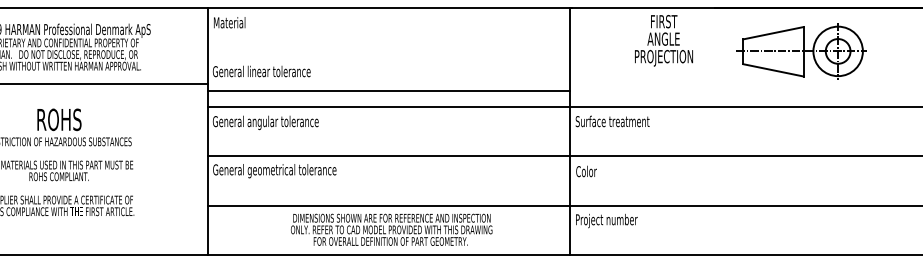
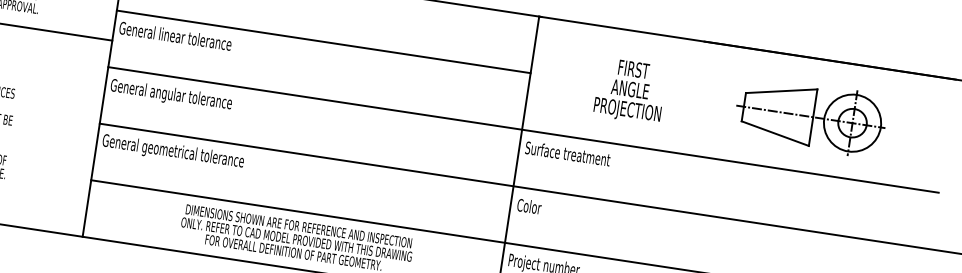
text: (663, 40) -> (629, 90), moved
part: (801, 51) -> (810, 116), moved
line: (389, 91) -> (323, 42), moved

